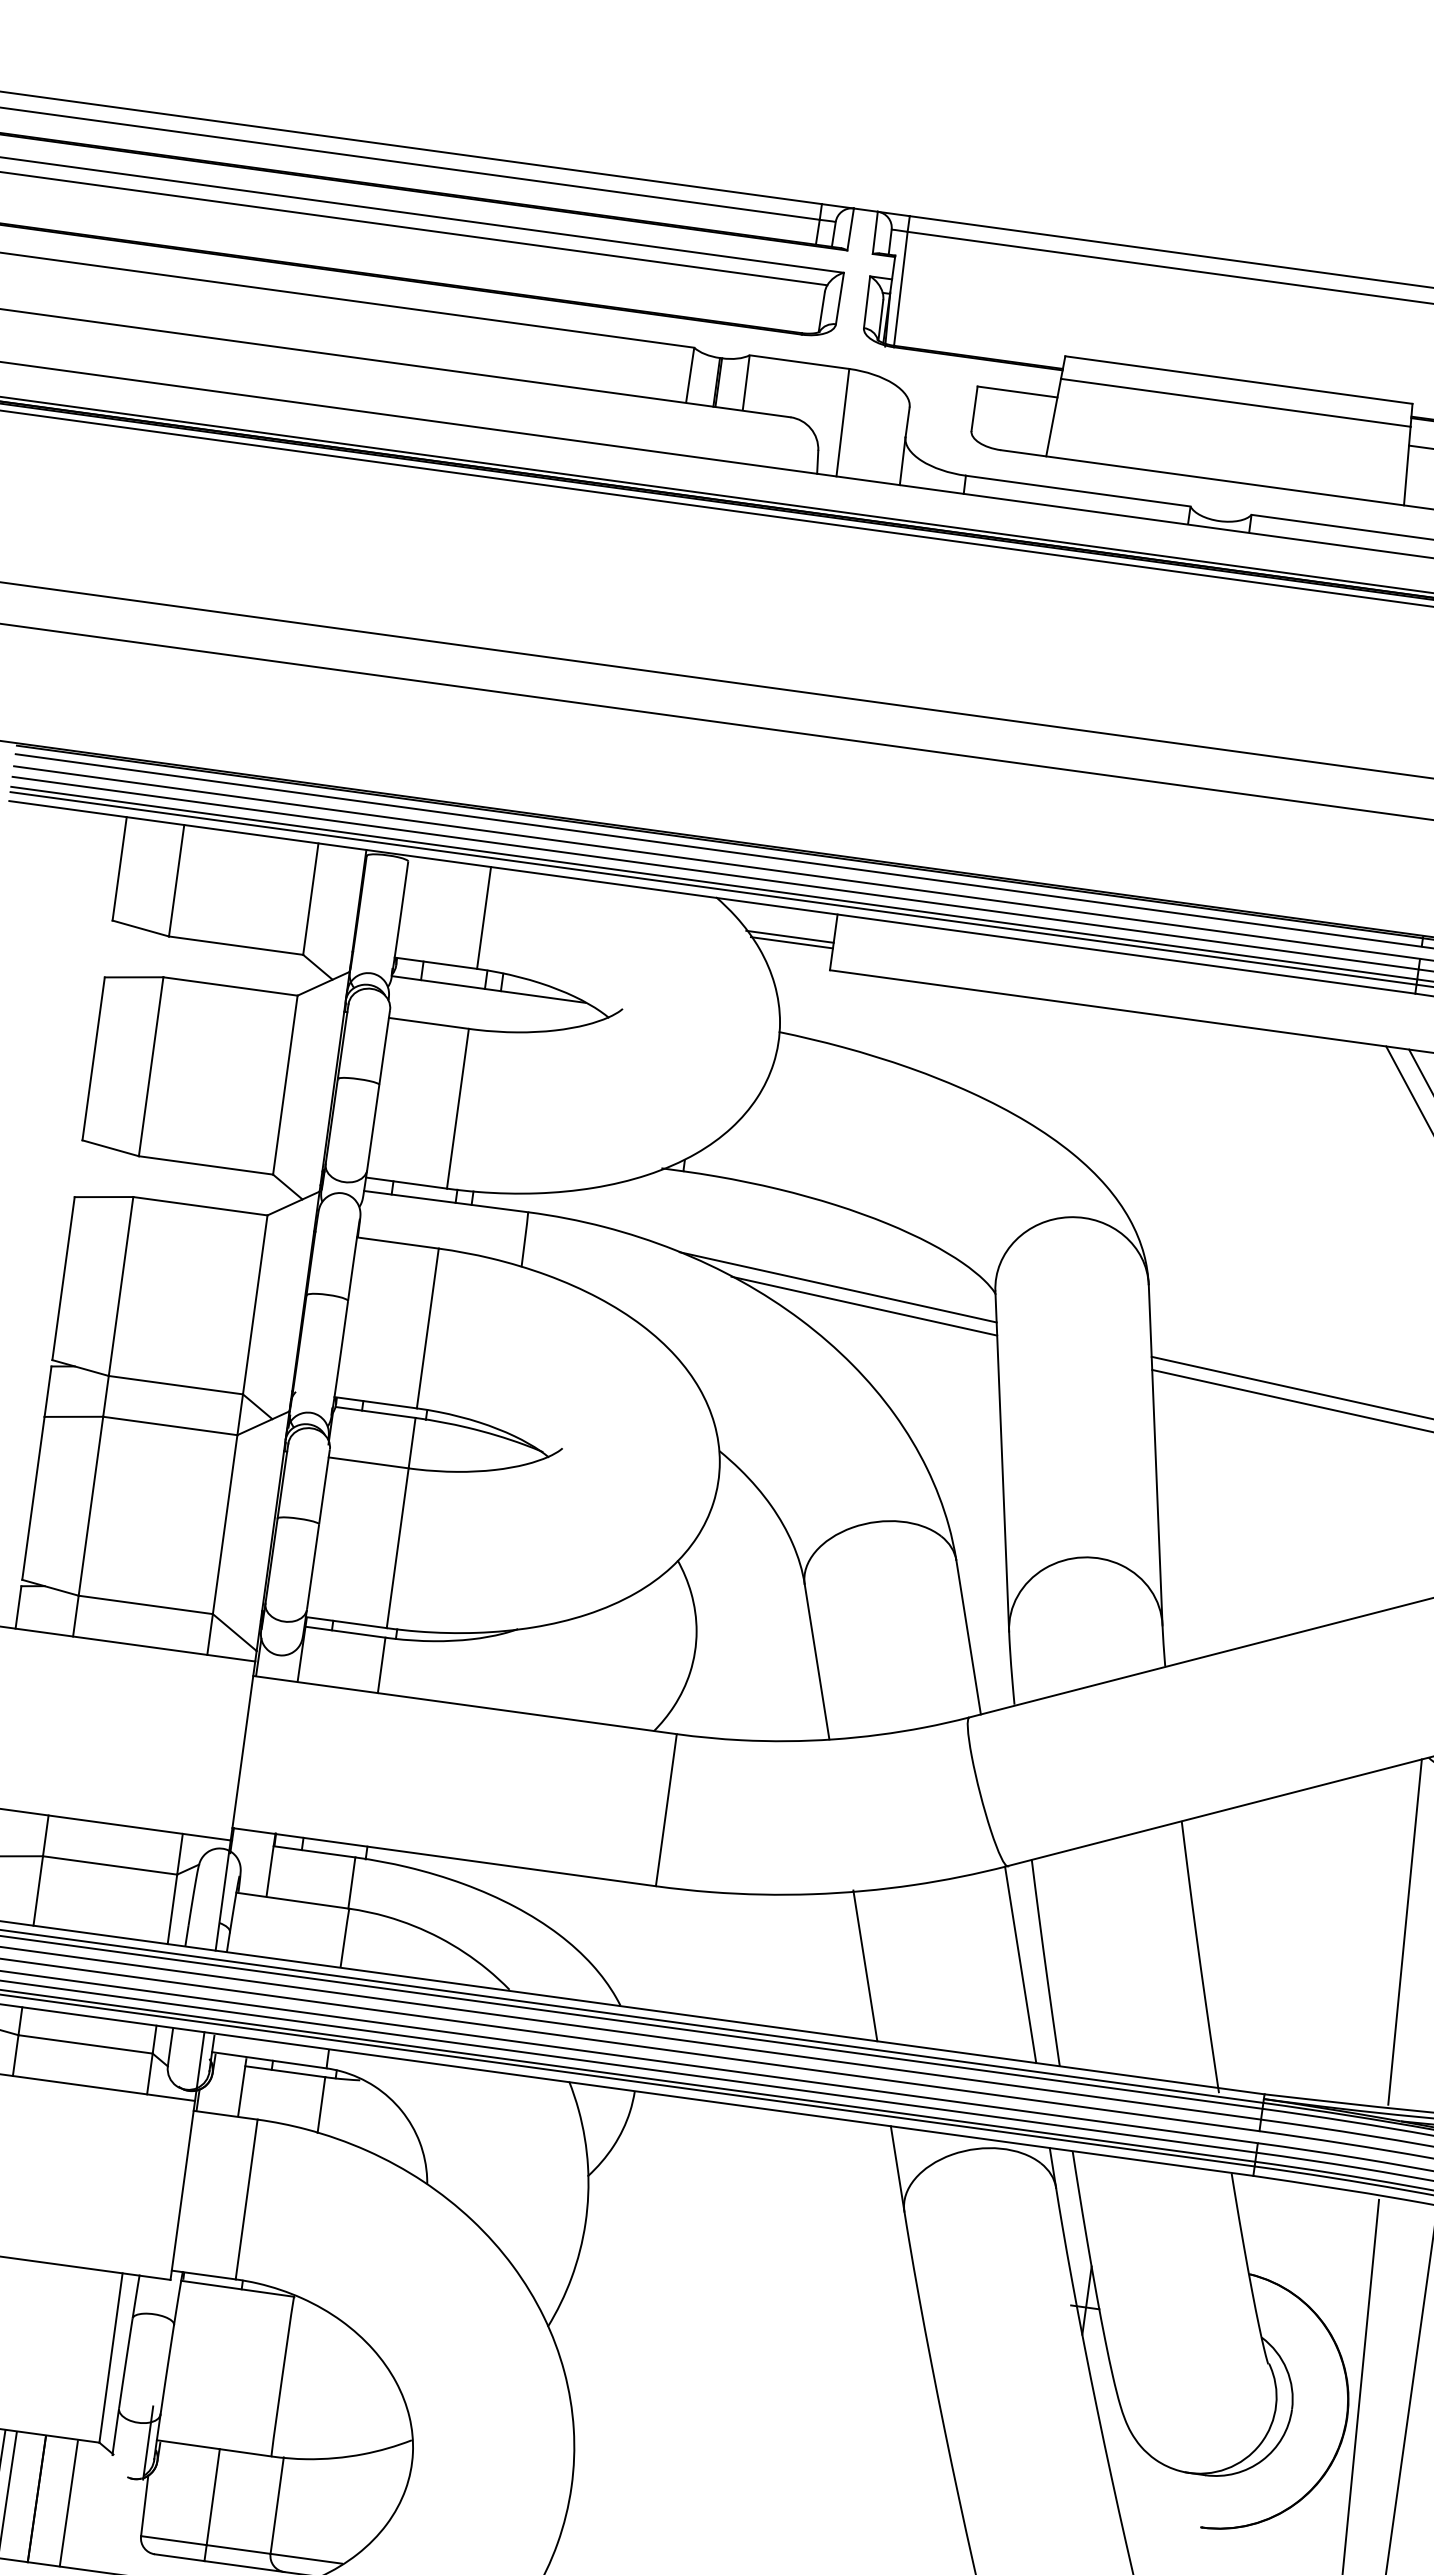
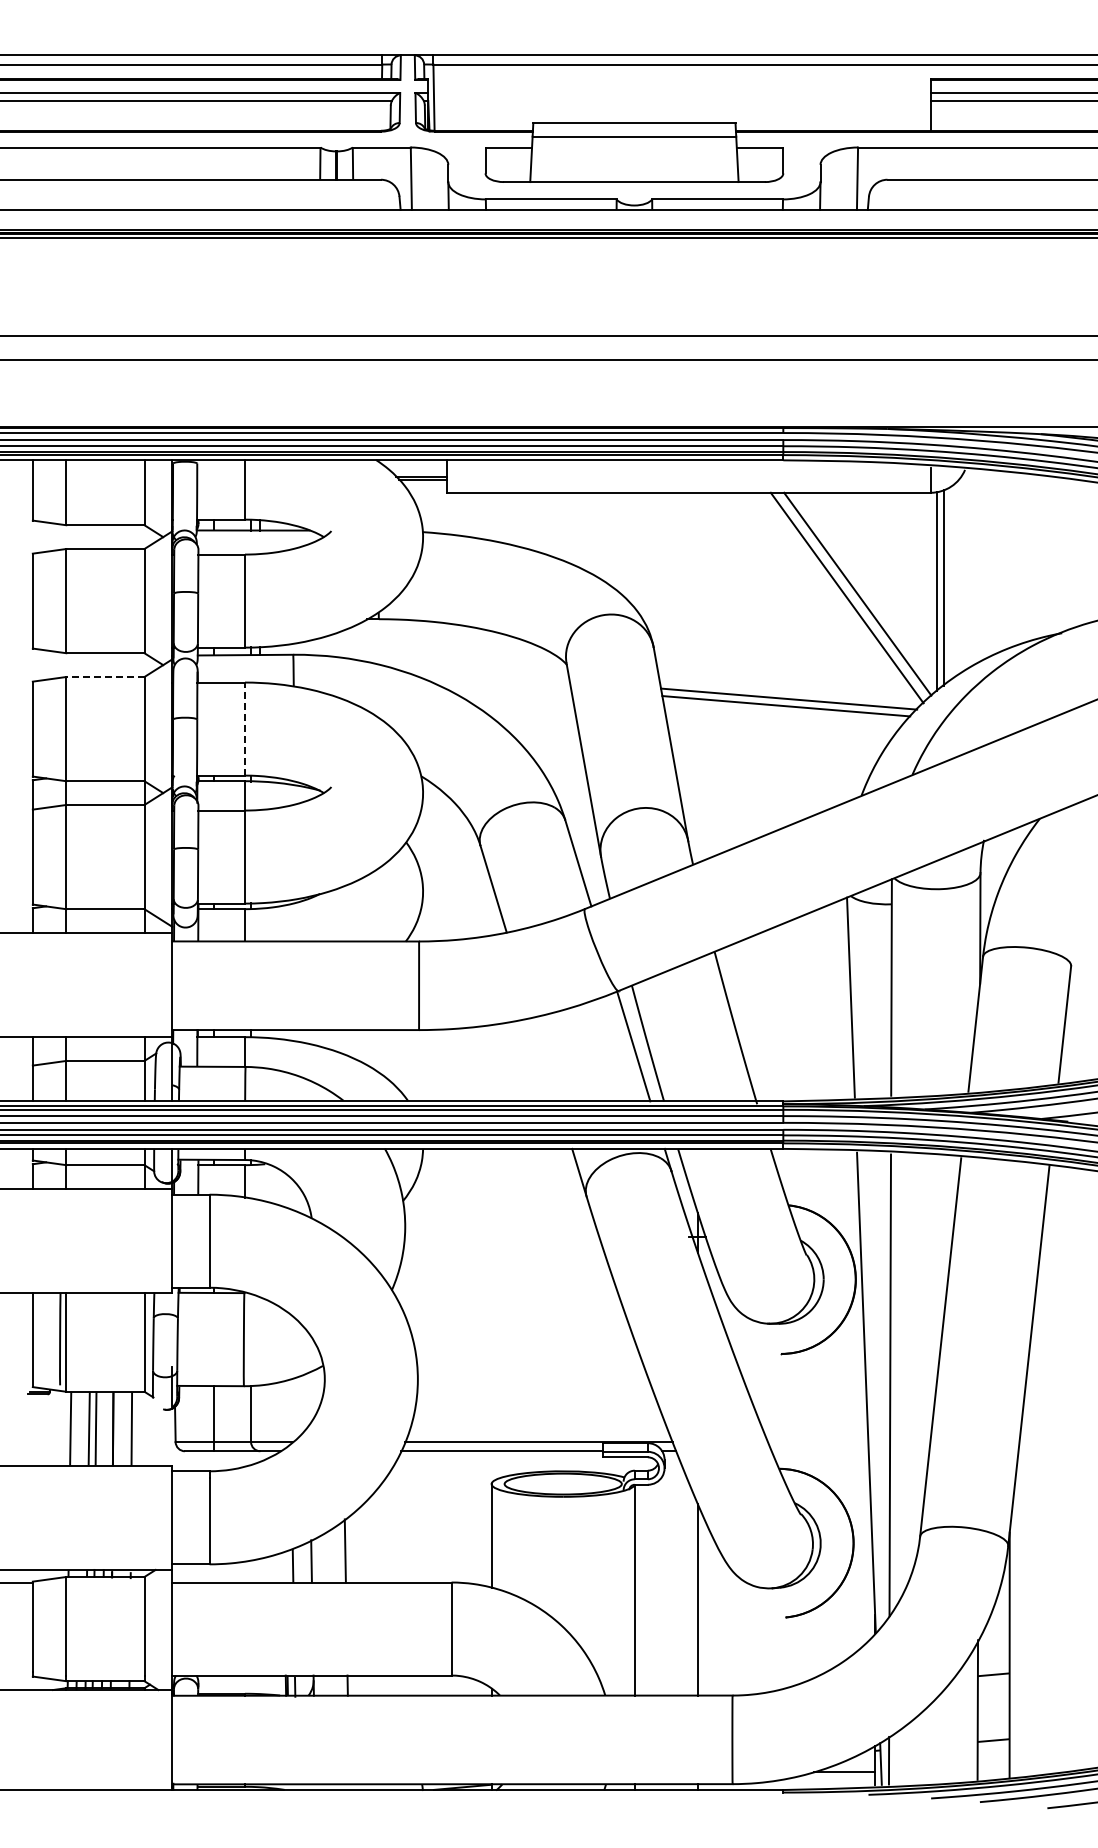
line: (198, 1206) -> (104, 677), solid -> dashed
line: (838, 1287) -> (476, 673), removed
line: (863, 1304) -> (492, 681), removed
line: (428, 1329) -> (245, 729), solid -> dashed
line: (864, 1966) -> (544, 1059), removed

